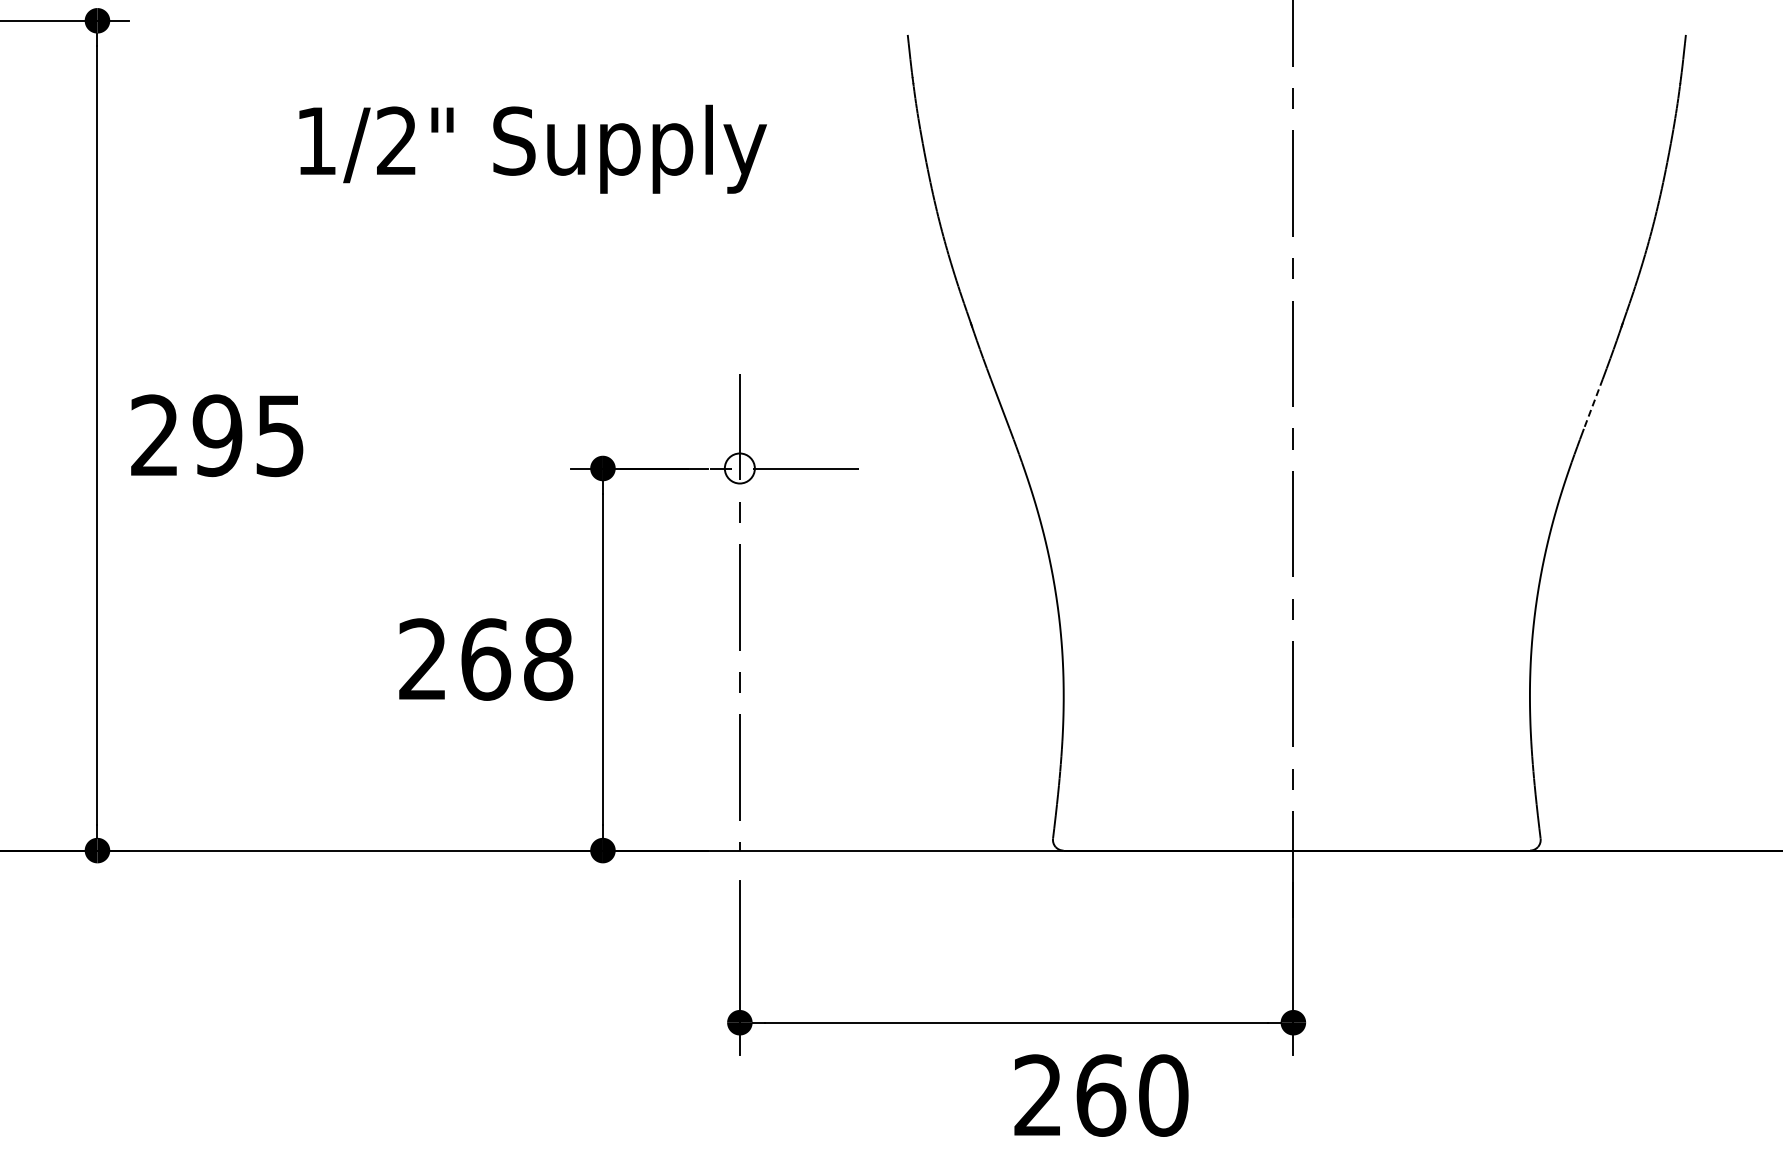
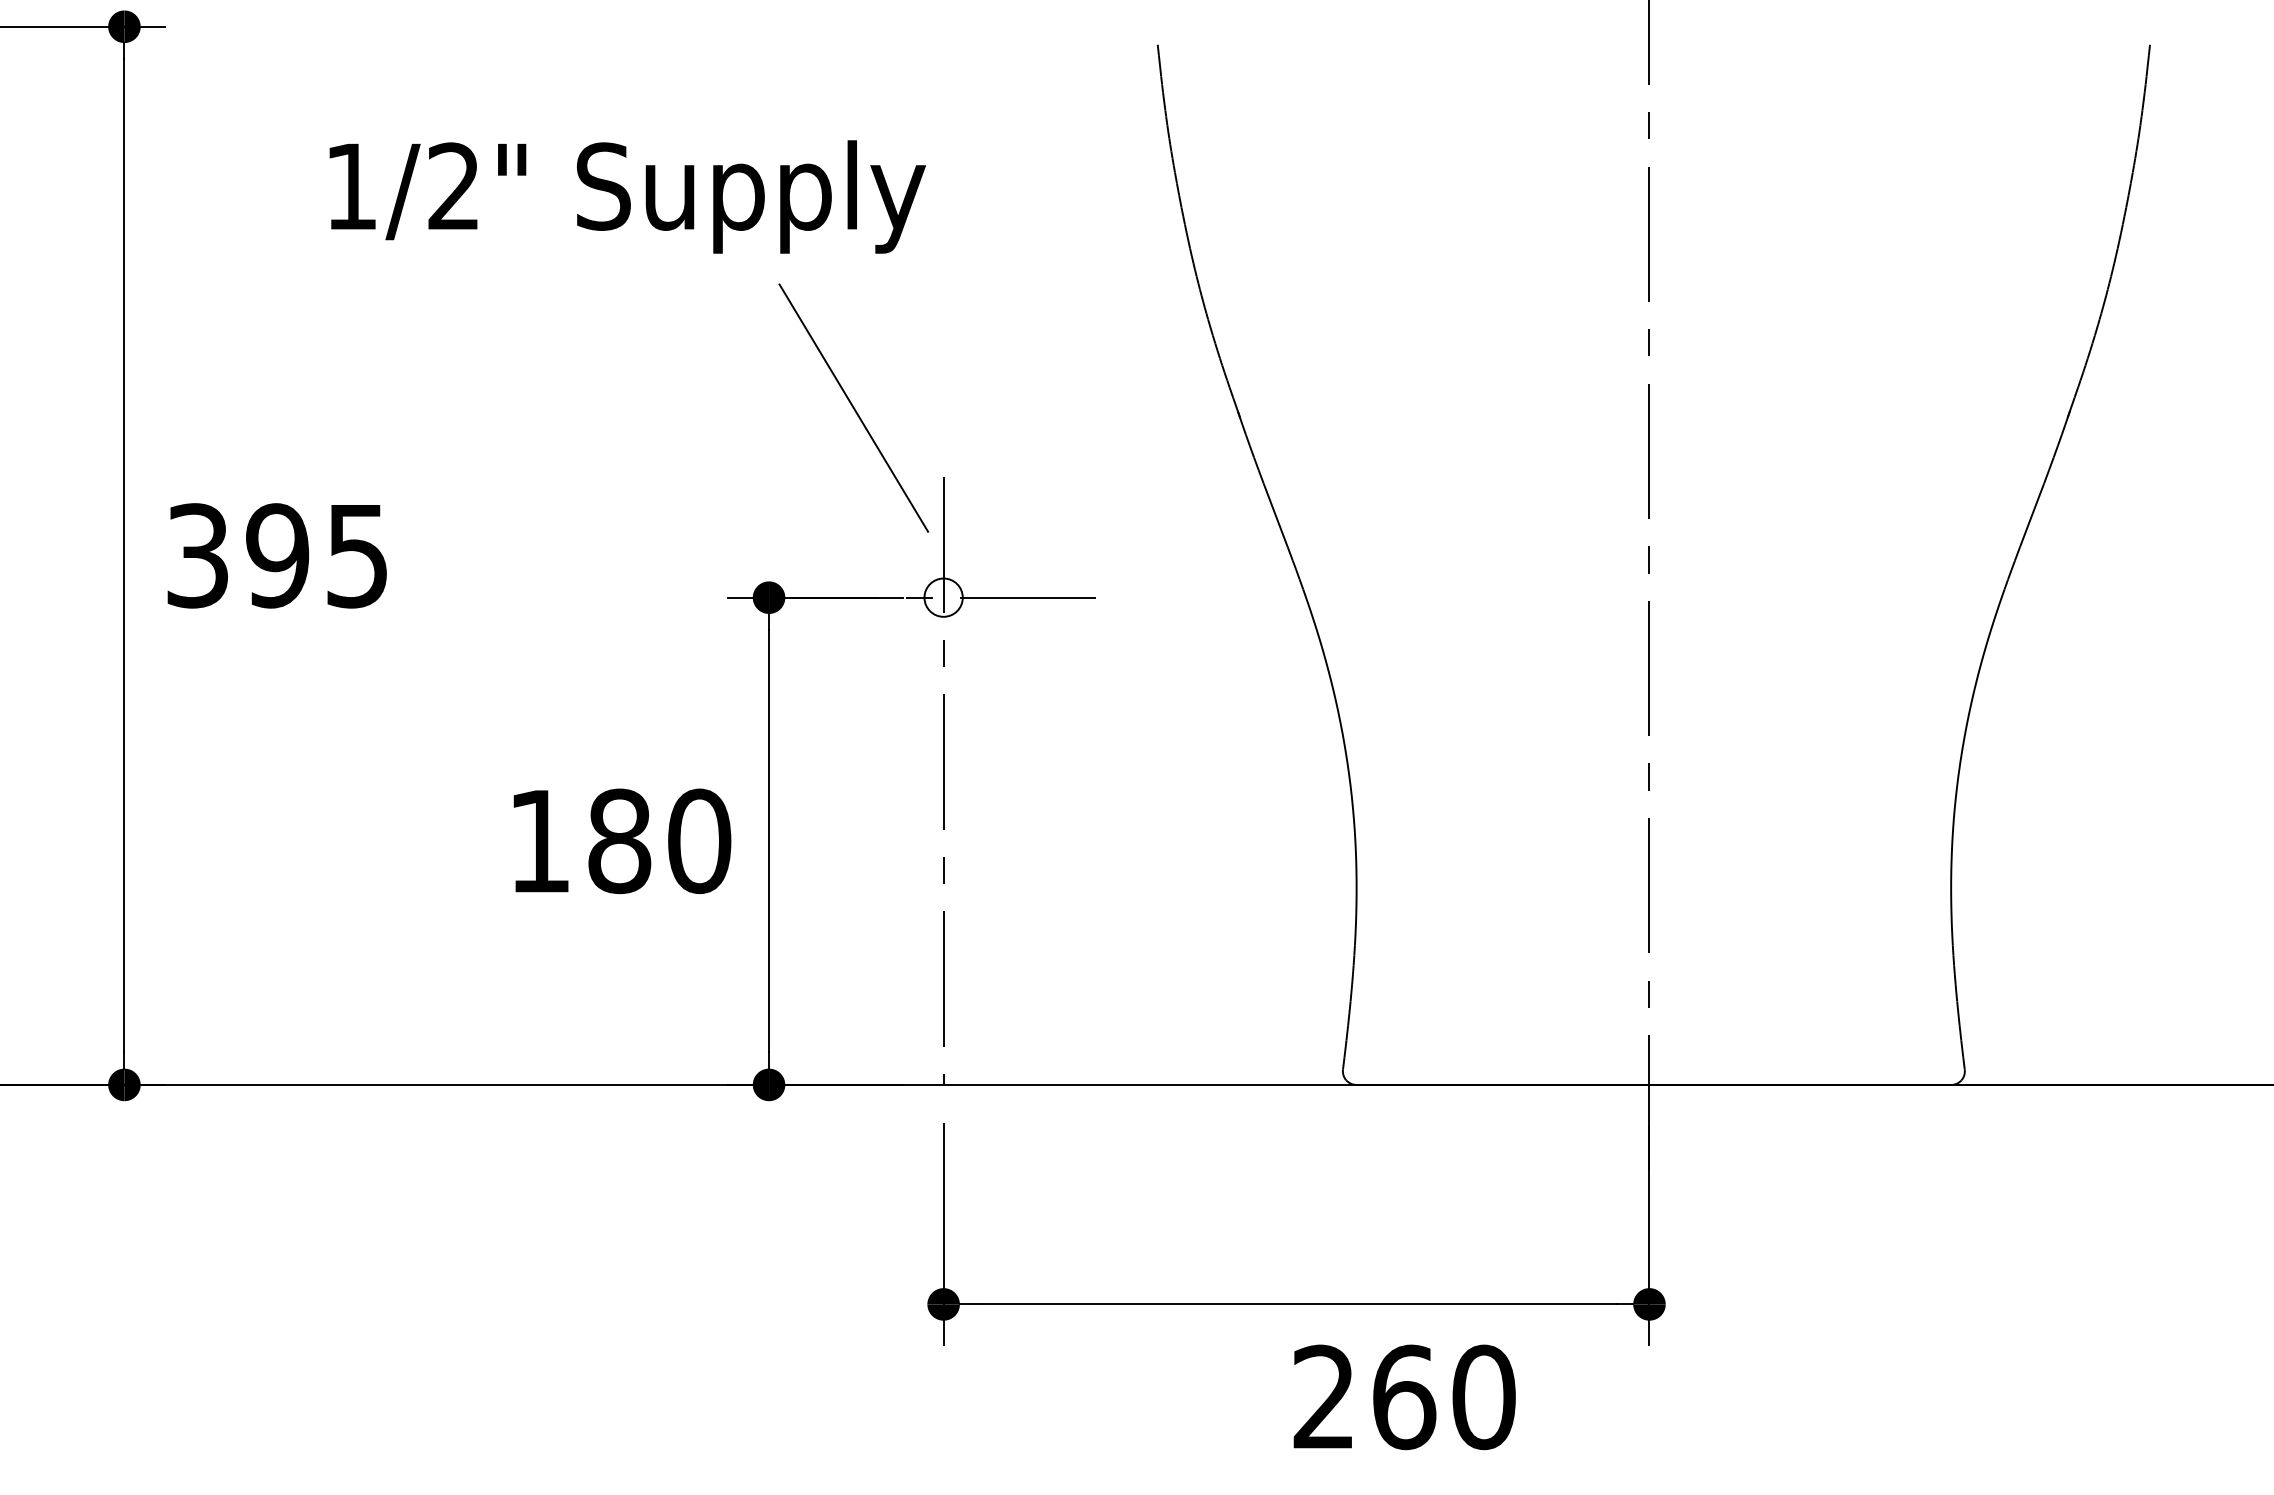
text: (532, 148) -> (626, 195), moved
line: (669, 319) -> (853, 407), added
line: (1593, 404) -> (2032, 516), dashed -> solid
text: (154, 435) -> (197, 555), 295 -> 395
text: (486, 659) -> (620, 841), 268 -> 180

